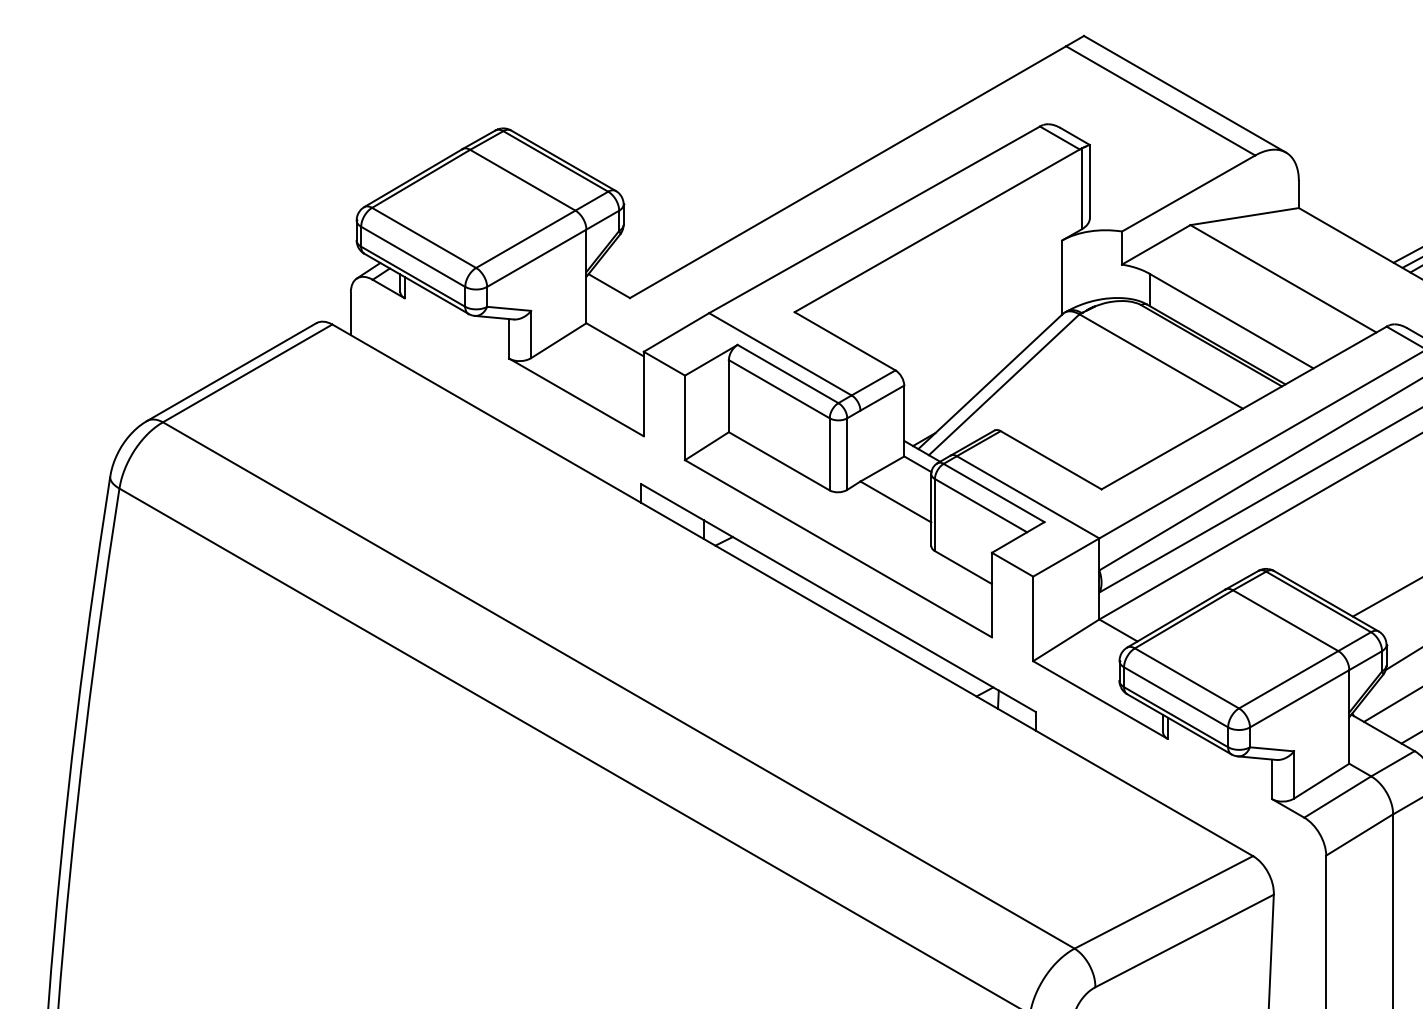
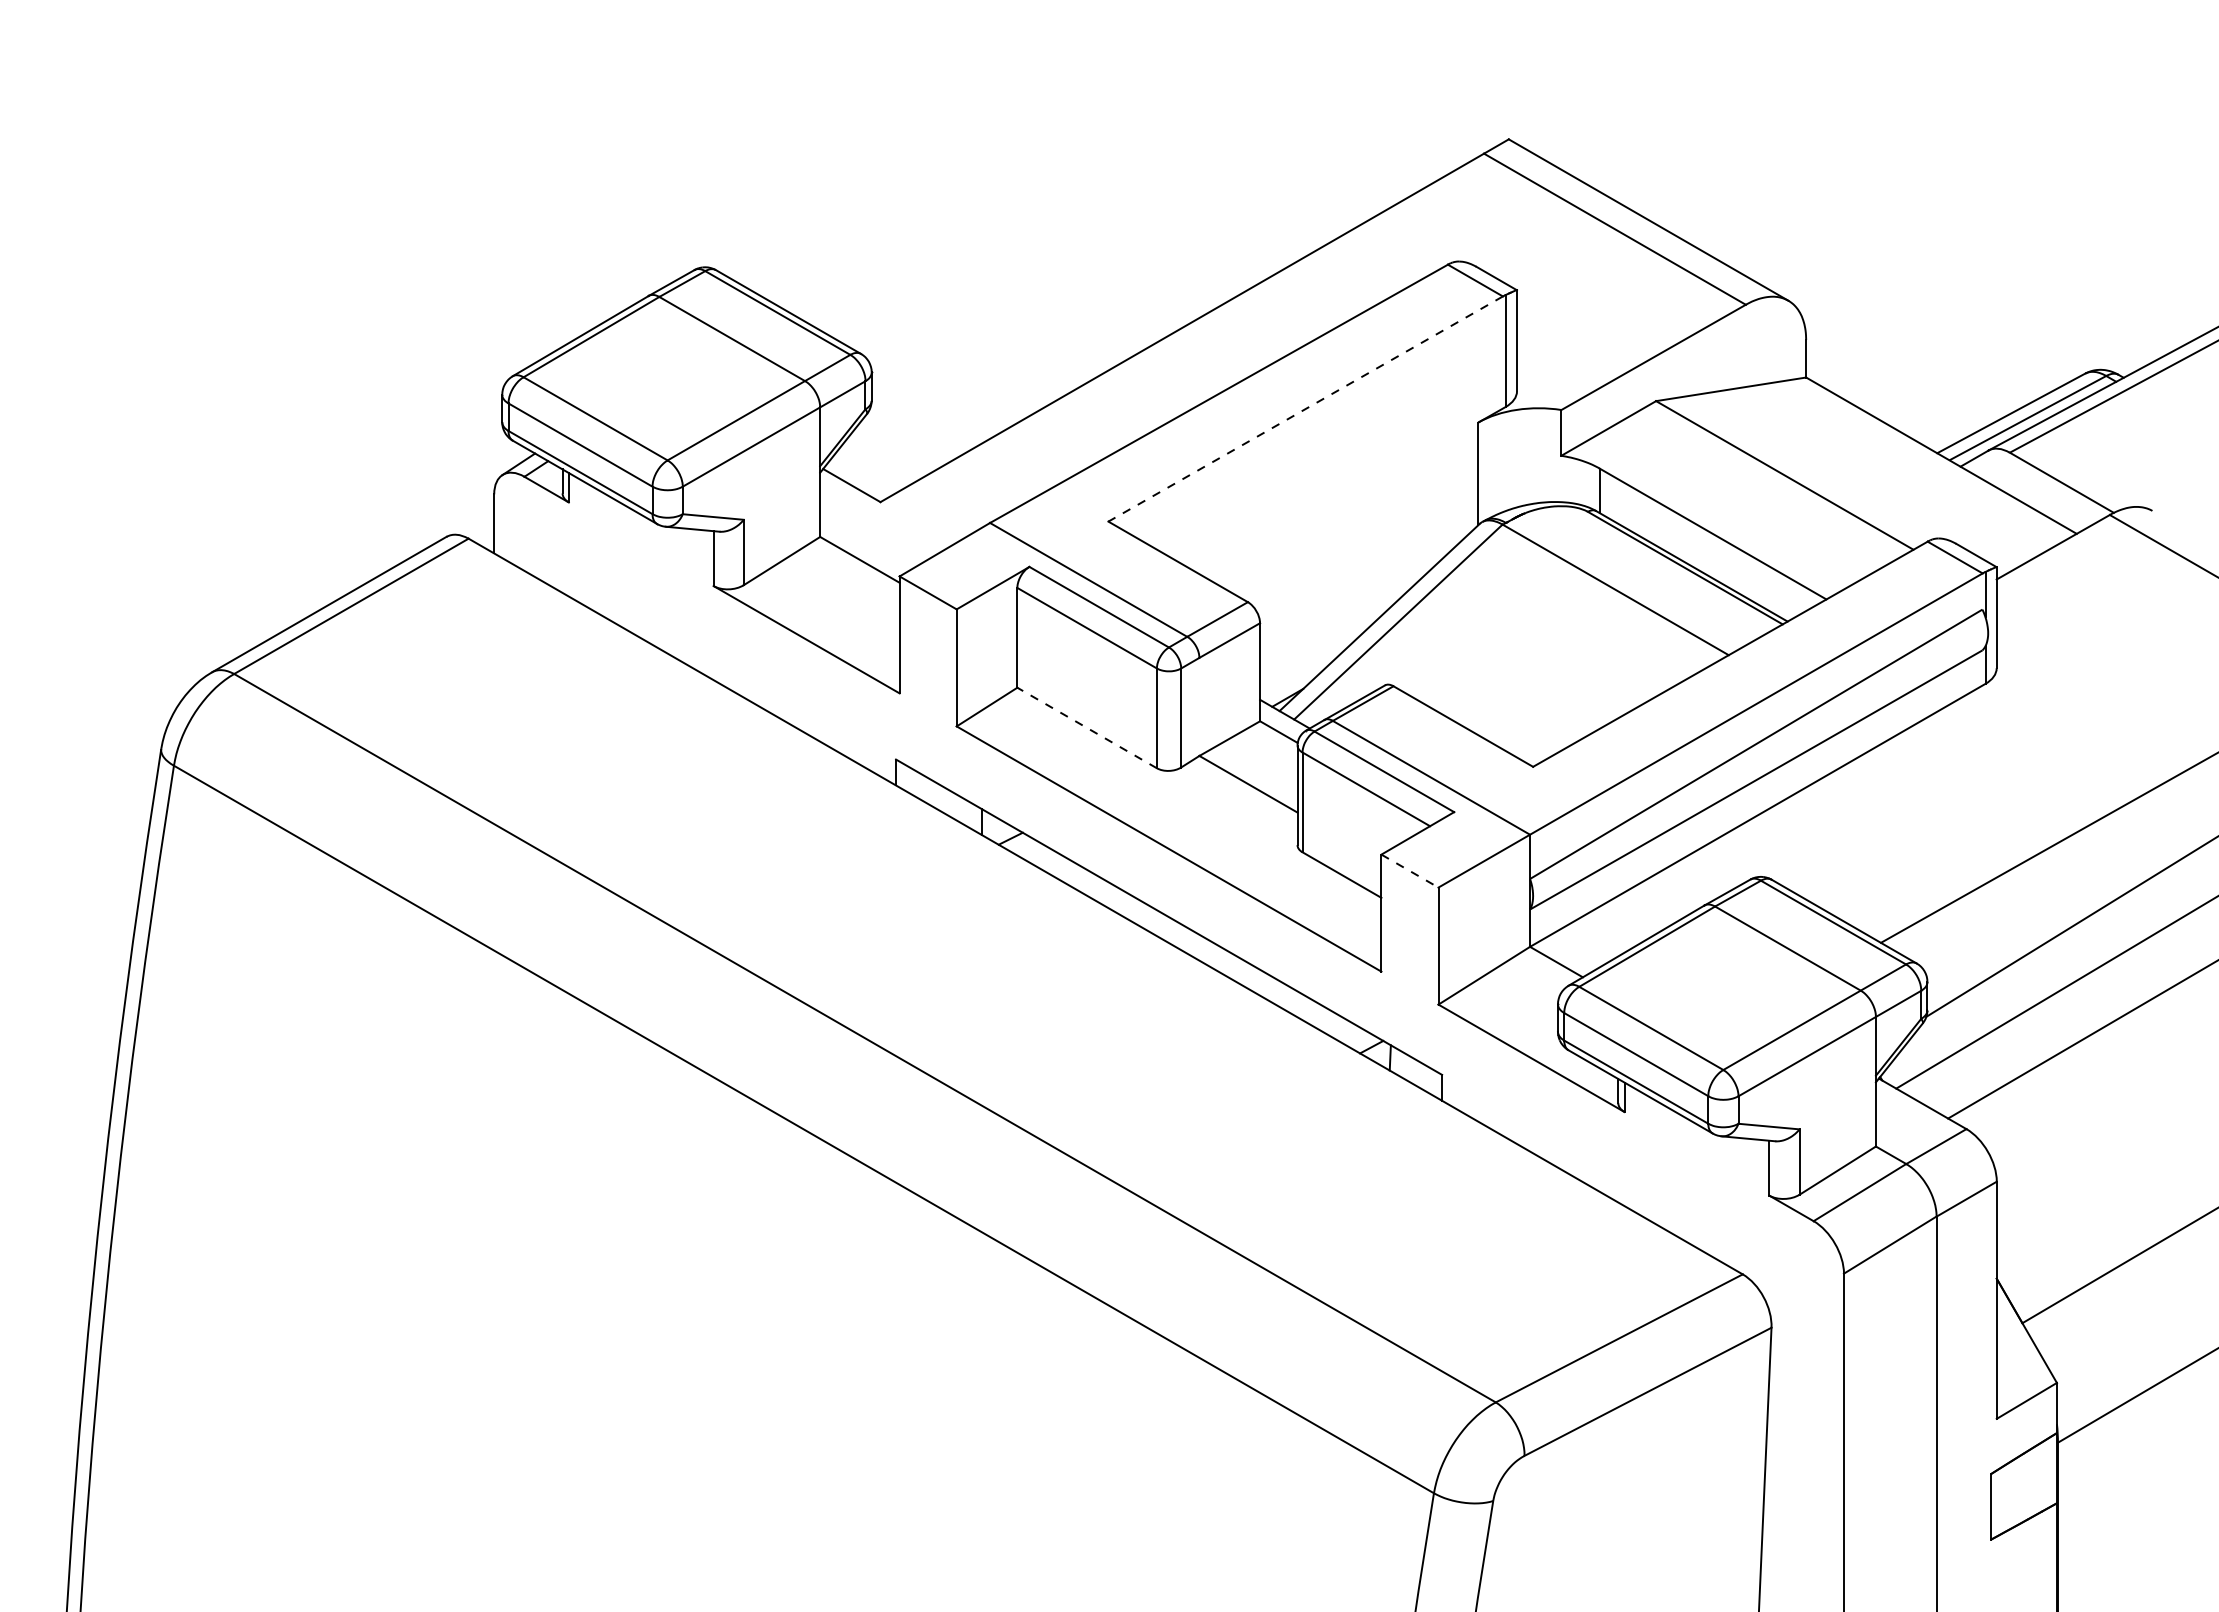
line: (937, 231) -> (1305, 409), solid -> dashed
line: (779, 461) -> (1087, 728), solid -> dashed
line: (1012, 565) -> (1409, 871), solid -> dashed

